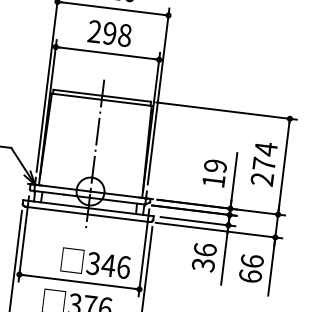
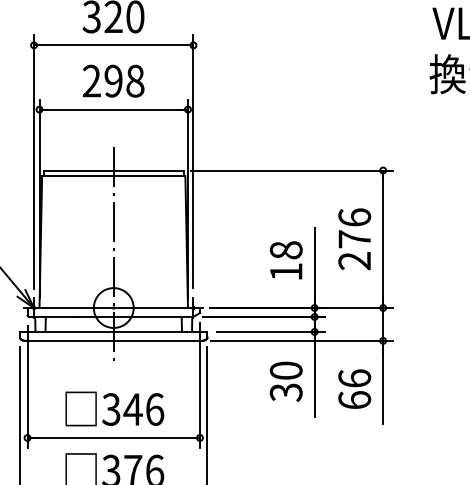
text: (265, 149) -> (354, 217), 274 -> 276
text: (215, 166) -> (285, 250), 19 -> 18
text: (204, 249) -> (285, 370), 36 -> 30
text: (95, 263) -> (114, 408), moved

